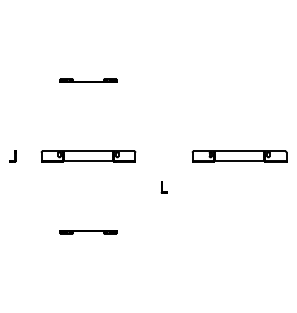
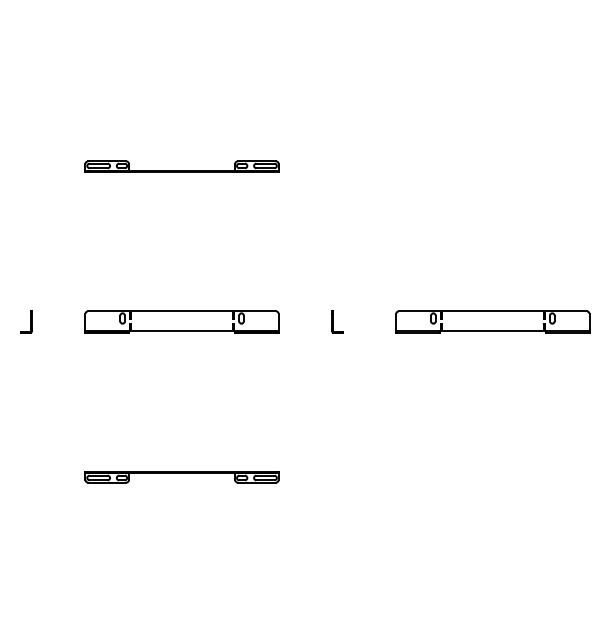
part: (88, 80) -> (182, 165), size x1.67
part: (163, 187) -> (336, 322), moved
part: (88, 232) -> (182, 478), size x1.67

